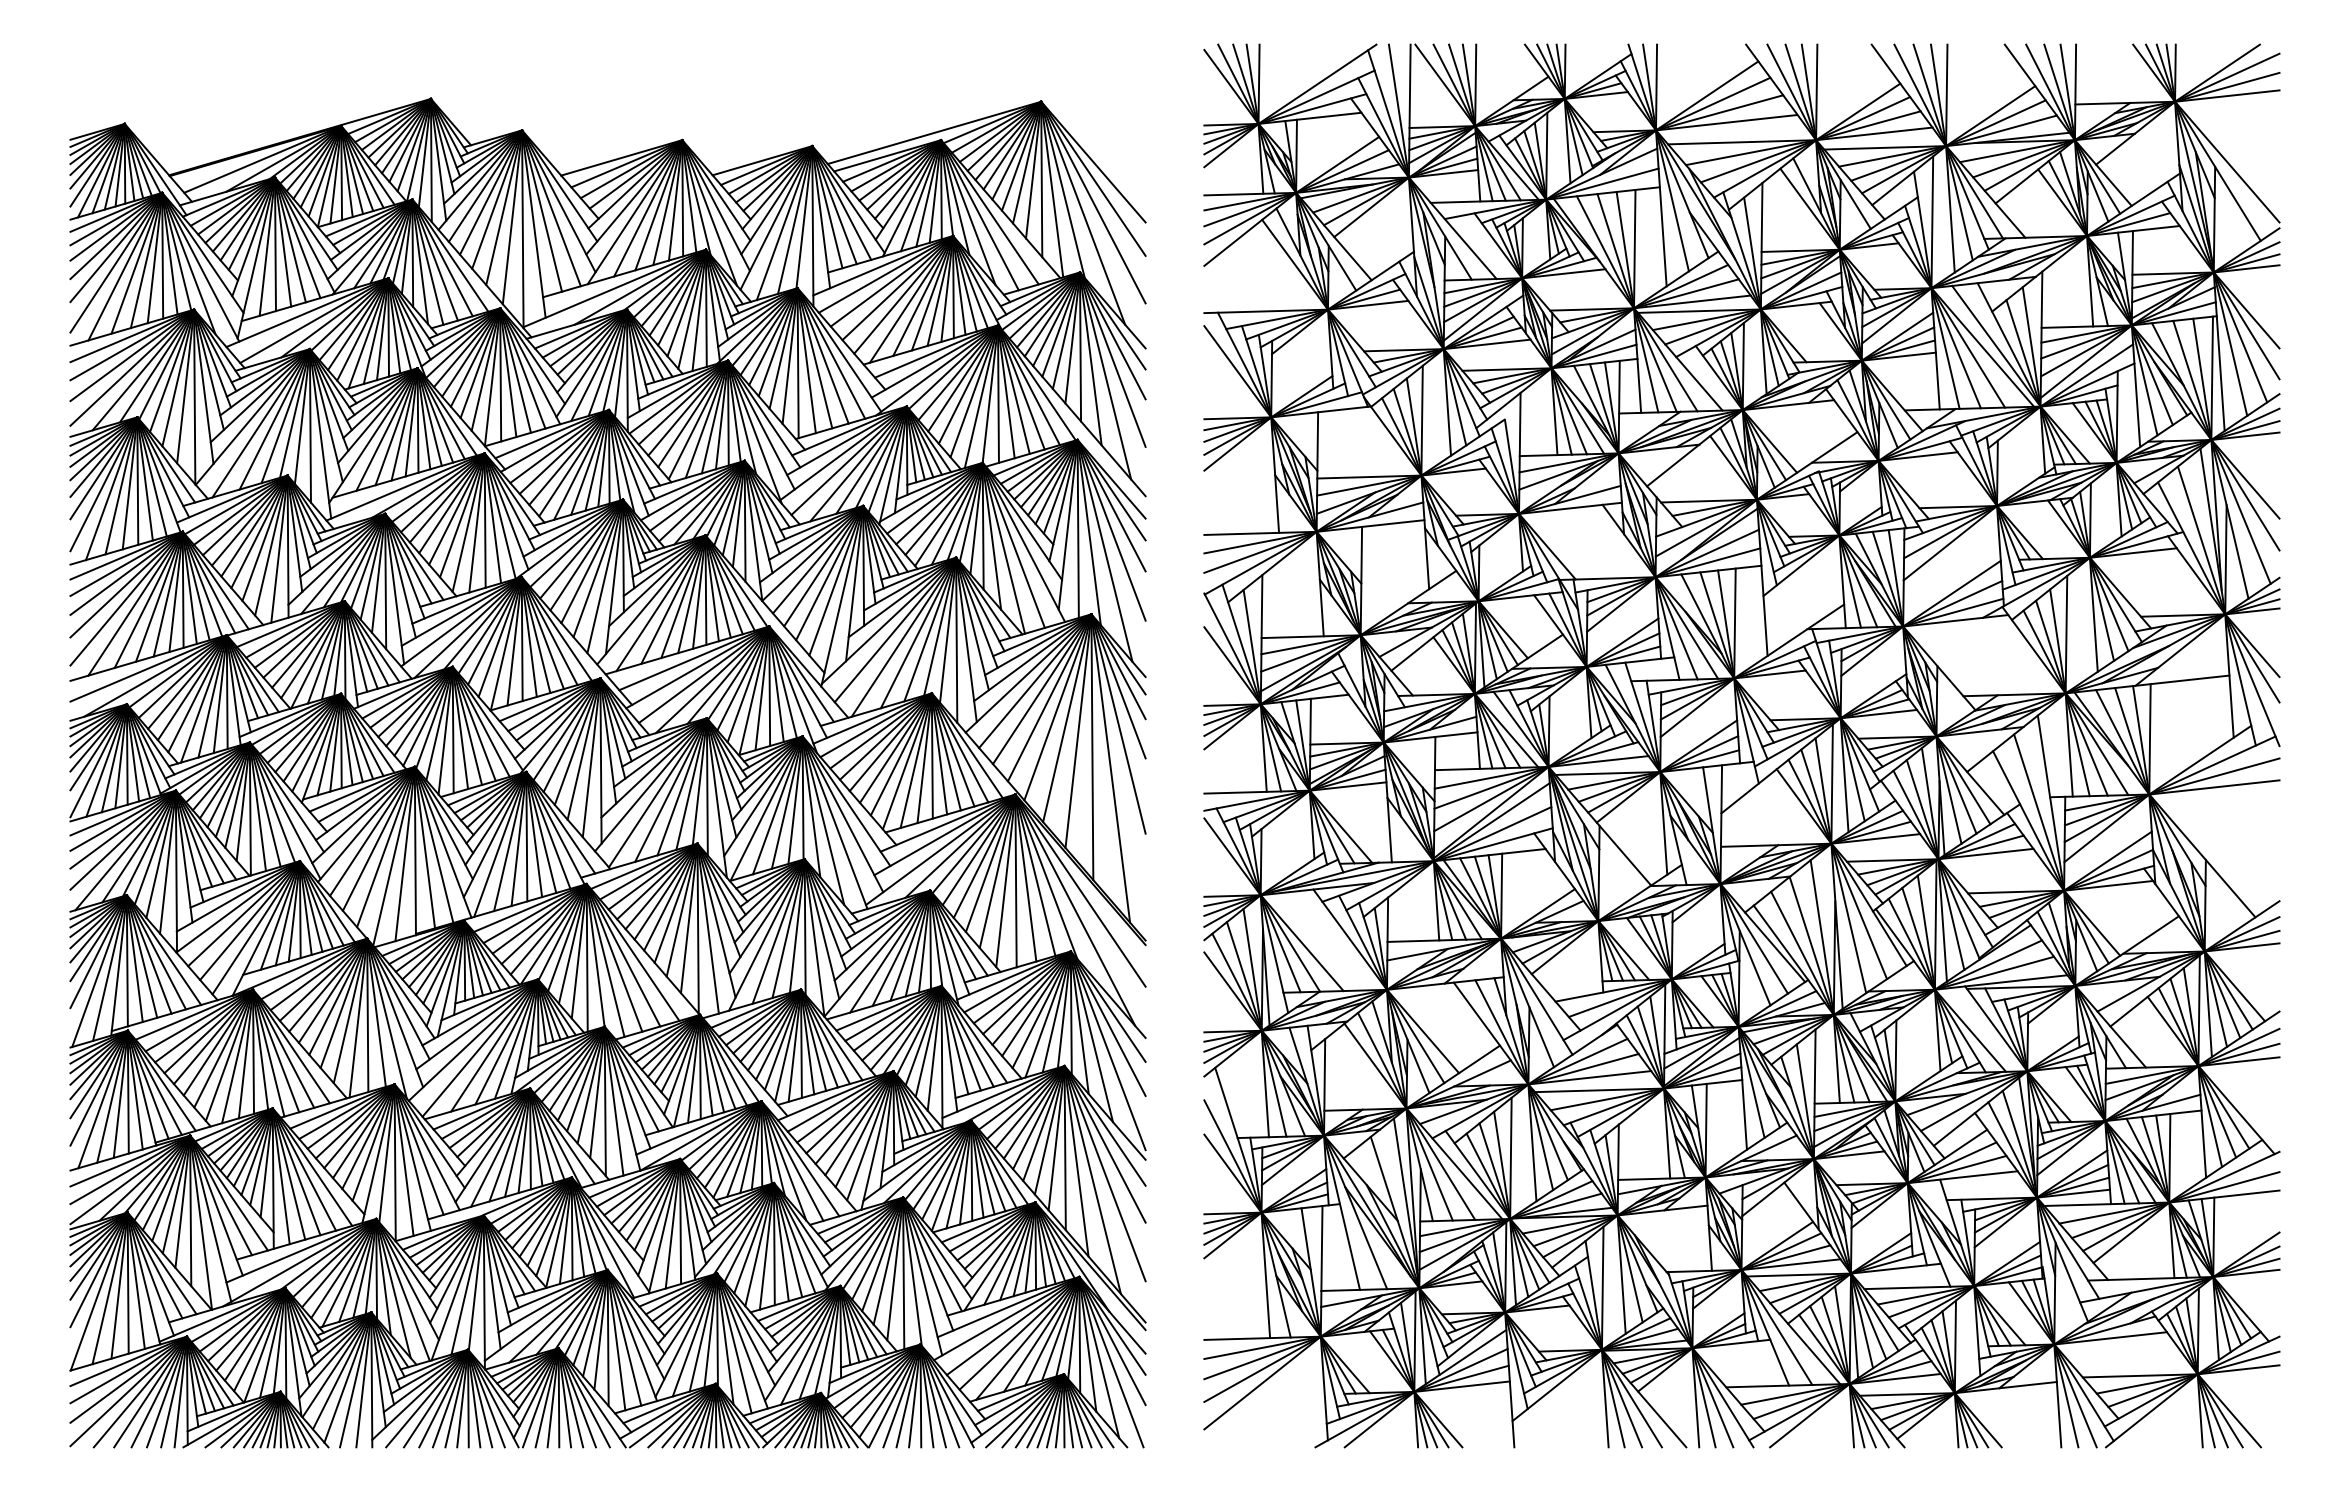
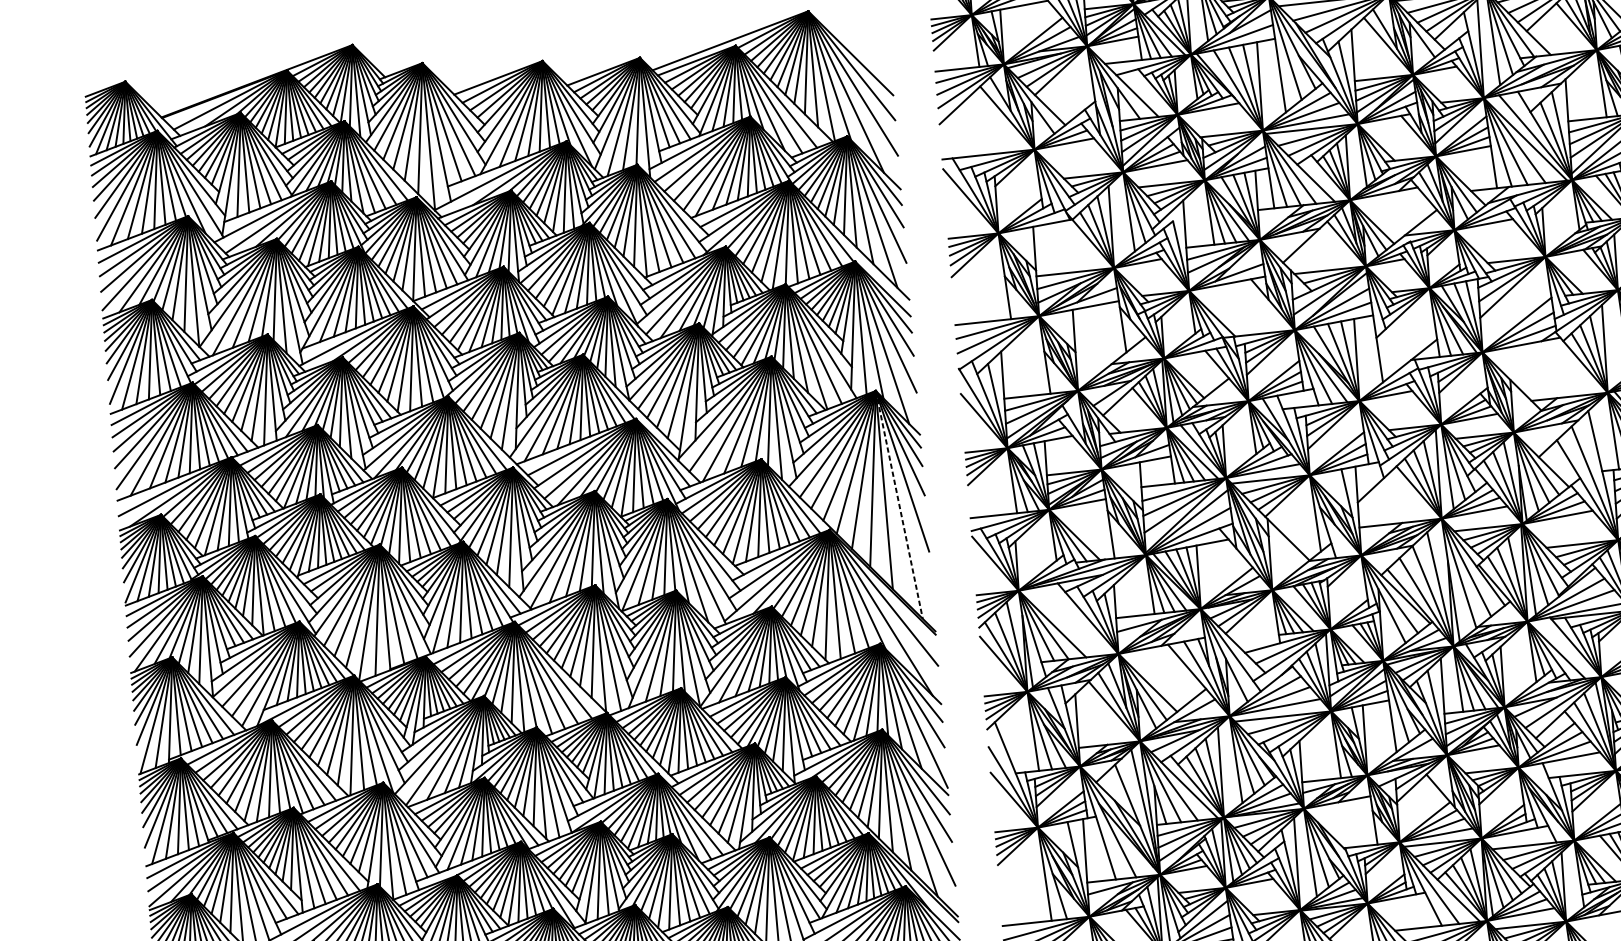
line: (1110, 768) -> (899, 504), solid -> dashed

